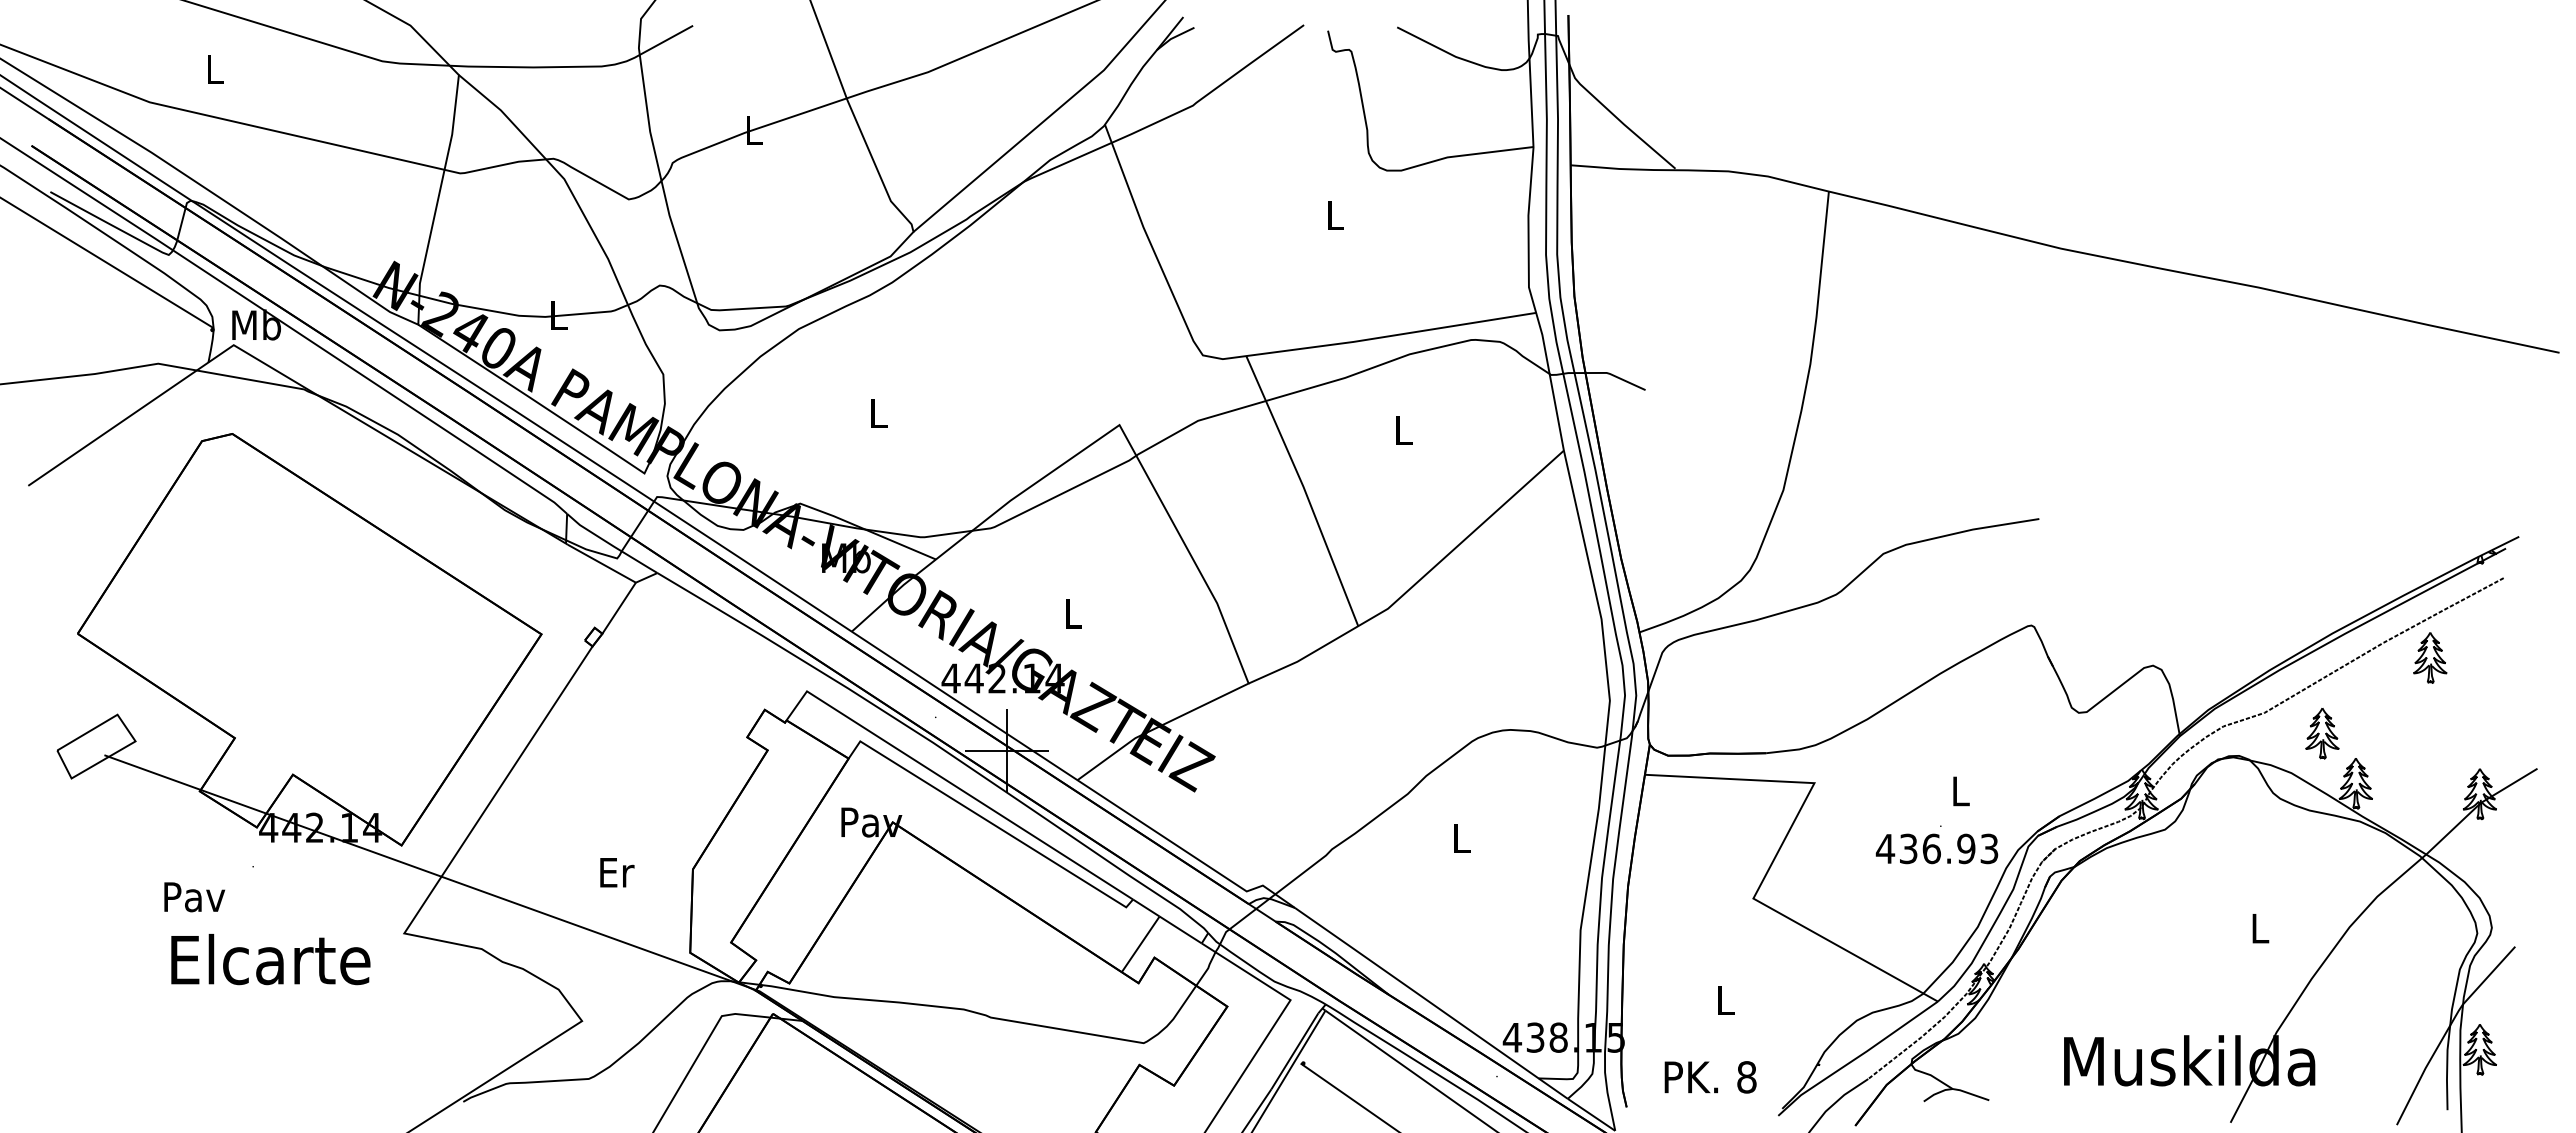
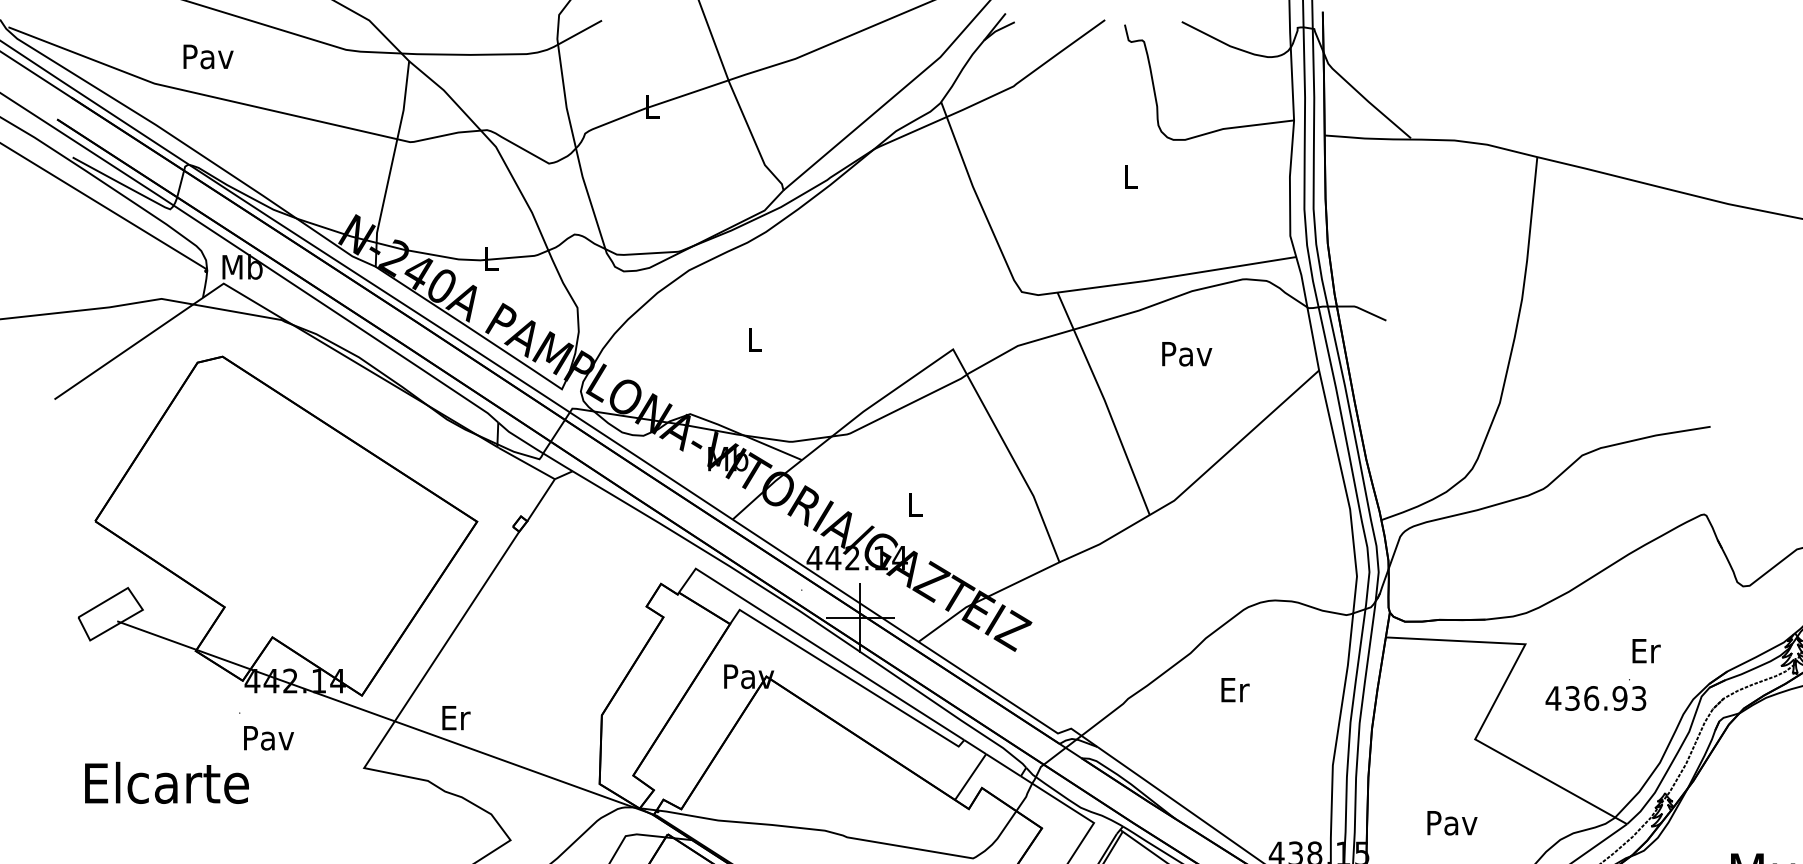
text: (215, 69) -> (208, 56), L -> Pav
text: (1403, 430) -> (1187, 353), L -> Pav
text: (1961, 791) -> (1646, 651), L -> Er
text: (1462, 838) -> (1235, 689), L -> Er
text: (1936, 848) -> (1595, 698), moved
text: (617, 872) -> (456, 717), moved
text: (194, 897) -> (268, 738), moved
text: (270, 959) -> (166, 782), moved
text: (1725, 1000) -> (1452, 823), L -> Pav

